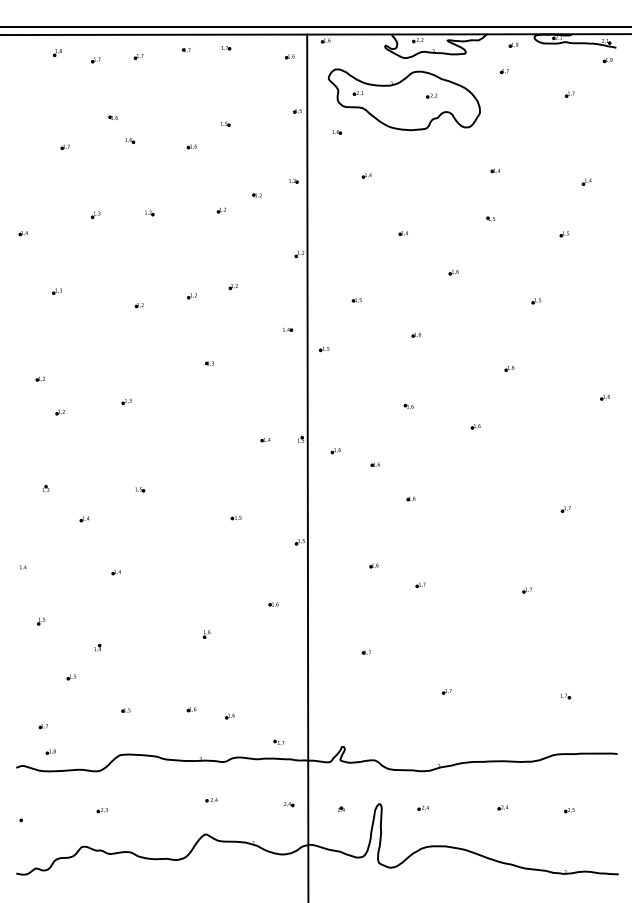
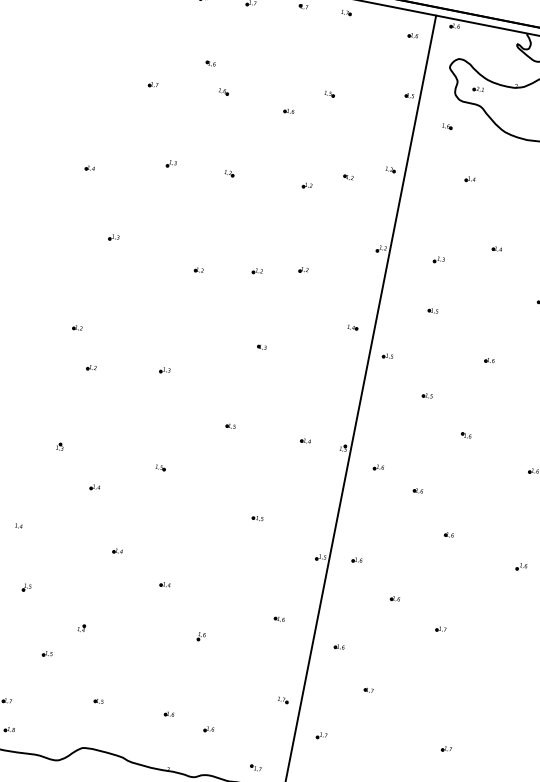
part: (352, 253) -> (438, 259), added
part: (366, 377) -> (426, 395), added
part: (195, 440) -> (230, 426), added
part: (481, 514) -> (521, 566), added
part: (332, 537) -> (356, 559), added
part: (164, 594) -> (164, 585), added
part: (332, 618) -> (339, 646), added
part: (291, 676) -> (283, 699), added
part: (332, 702) -> (321, 736), added

